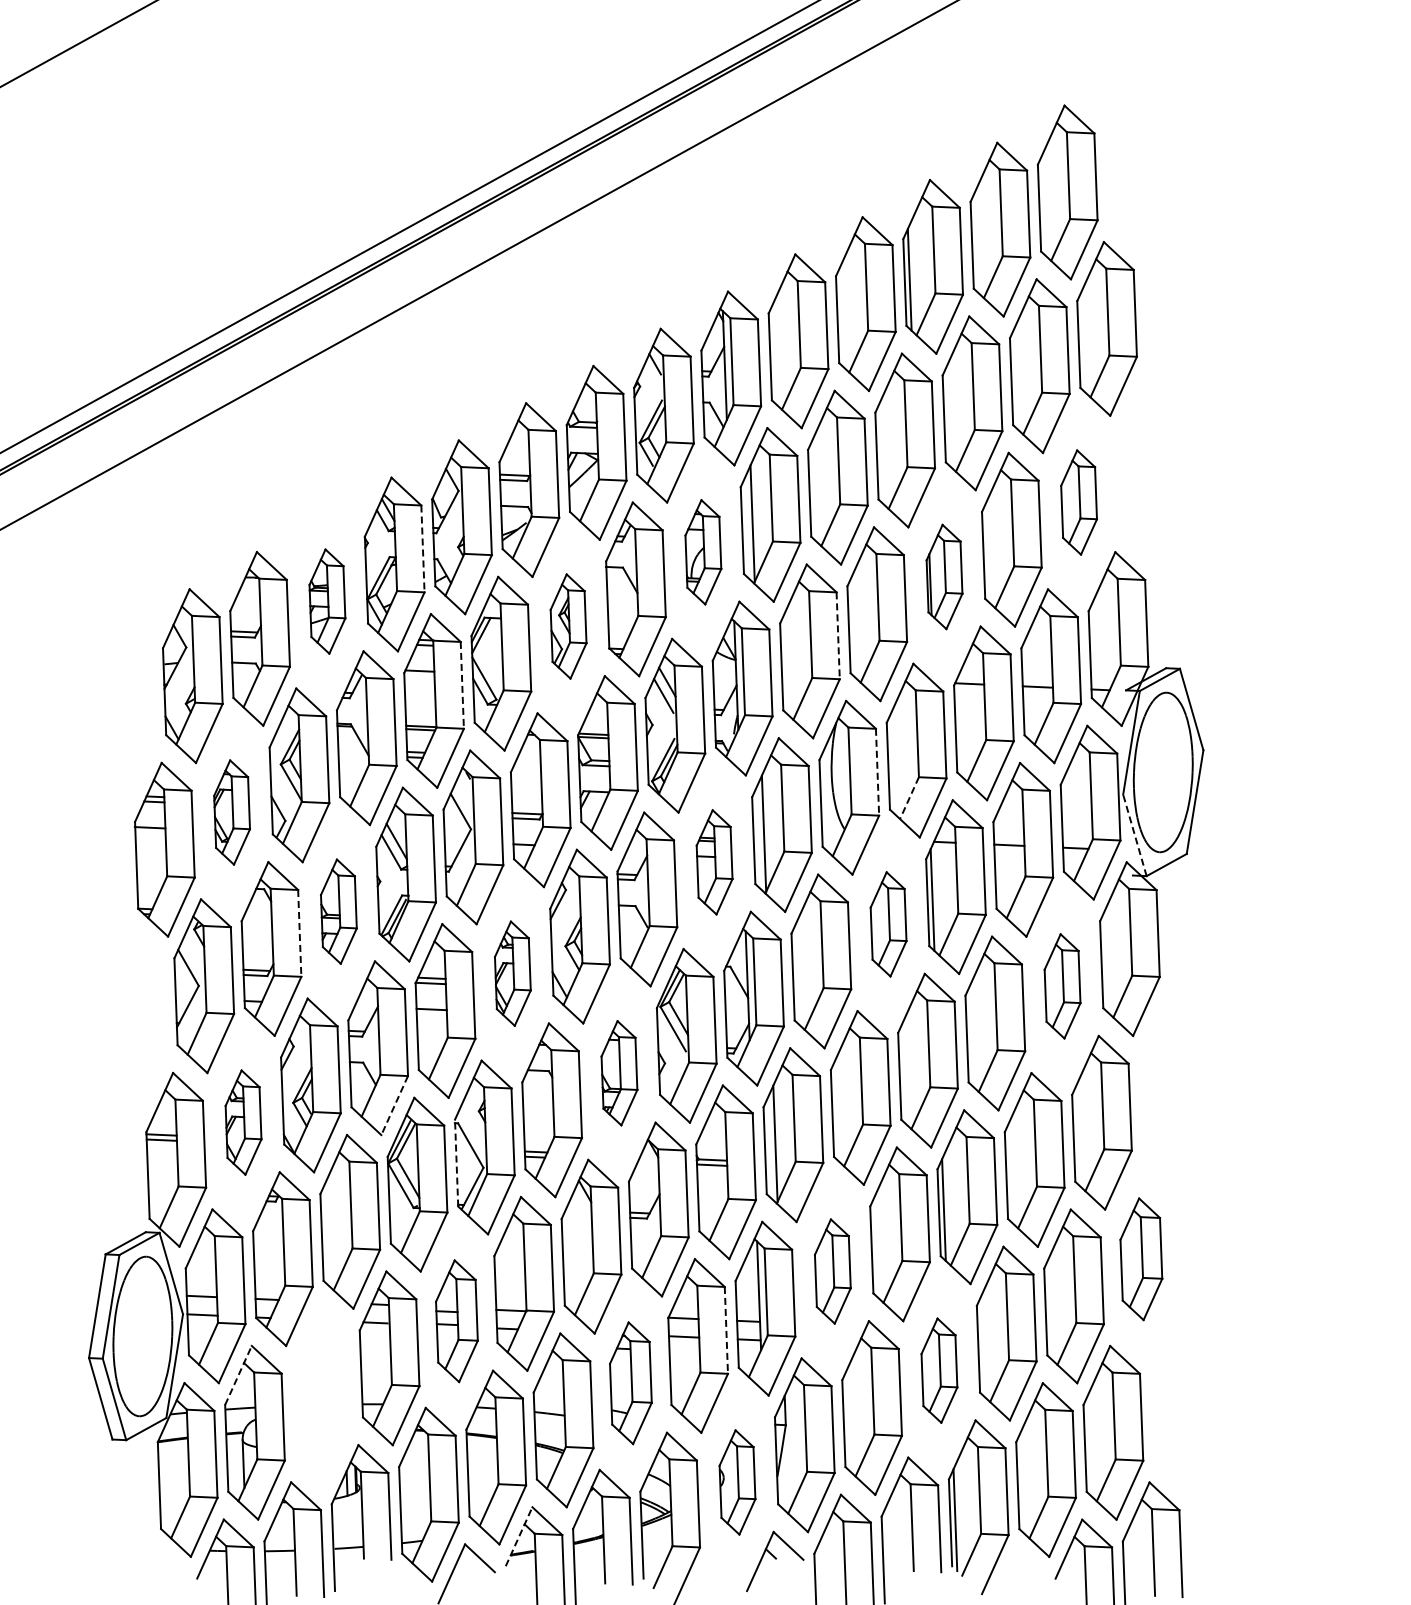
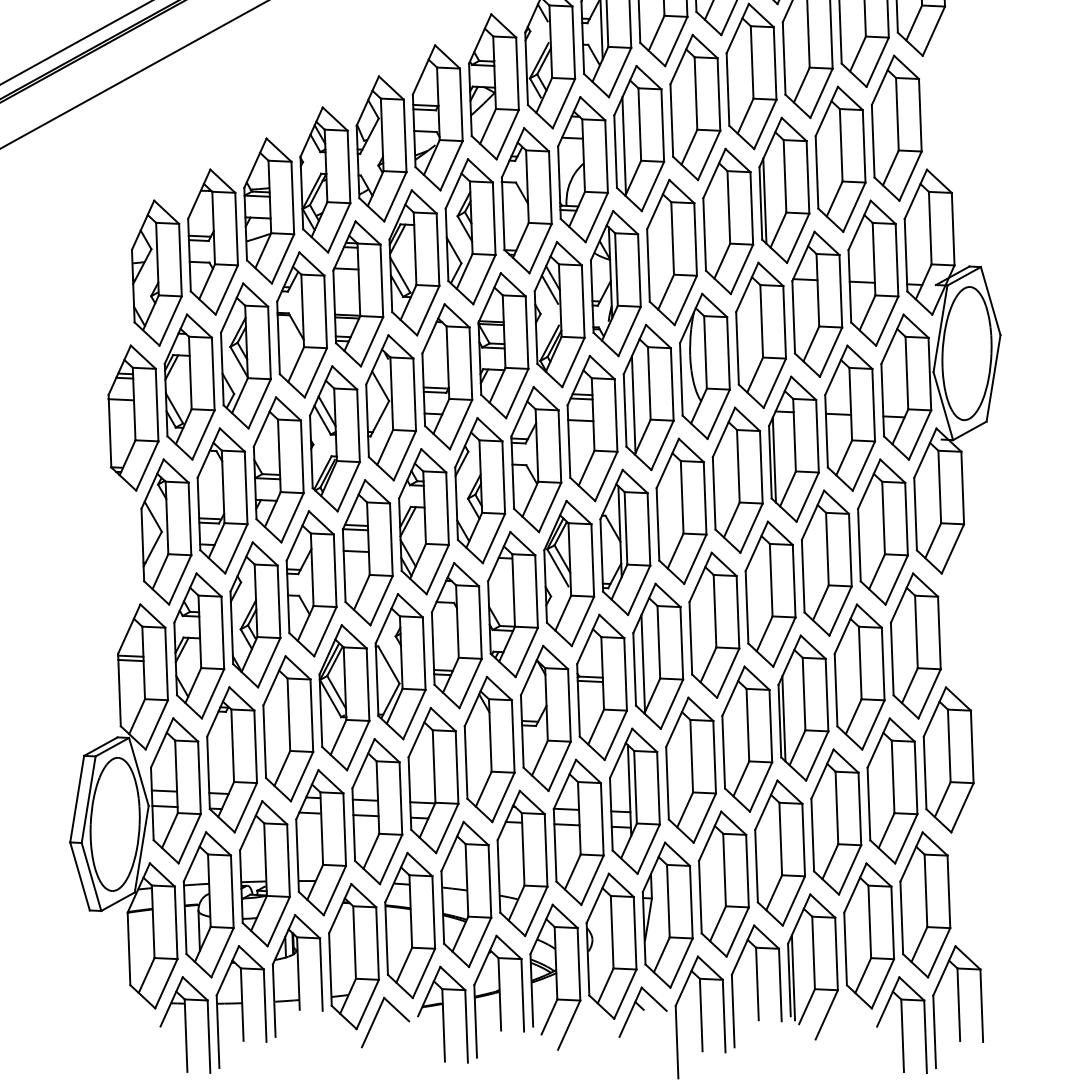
part: (1078, 502) -> (896, 128), size x1.67
line: (422, 549) -> (348, 167), dashed -> solid
part: (703, 552) -> (583, 169), size x1.67
part: (944, 576) -> (784, 189), size x1.67
part: (327, 601) -> (269, 210), size x1.67
part: (568, 626) -> (470, 231), size x1.67
line: (838, 636) -> (695, 240), dashed -> solid
line: (462, 685) -> (381, 280), dashed -> solid
line: (877, 772) -> (728, 353), dashed -> solid
line: (909, 798) -> (755, 375), dashed -> solid
part: (231, 812) -> (189, 387), size x1.67
line: (1134, 834) -> (942, 405), dashed -> solid
part: (714, 862) -> (592, 428), size x1.67
part: (338, 911) -> (278, 469), size x1.67
part: (888, 924) -> (737, 480), size x1.67
line: (299, 933) -> (245, 488), dashed -> solid
part: (512, 973) -> (423, 521), size x1.67
part: (1062, 986) -> (882, 532), size x1.67
part: (619, 1073) -> (513, 604), size x1.67
line: (394, 1106) -> (325, 632), dashed -> solid
part: (243, 1122) -> (199, 645), size x1.67
line: (456, 1162) -> (376, 679), dashed -> solid
part: (1141, 1259) -> (948, 760), size x1.43
part: (832, 1271) -> (690, 770), size x1.67
part: (456, 1321) -> (376, 811), size x1.43
line: (726, 1330) -> (602, 819), dashed -> solid
part: (939, 1370) -> (780, 852), size x1.67
line: (238, 1374) -> (195, 856), dashed -> solid
part: (630, 1383) -> (522, 863), size x1.43
part: (322, 1395) -> (265, 873), added
part: (737, 1482) -> (611, 946), size x1.67
line: (519, 1536) -> (429, 991), dashed -> solid

